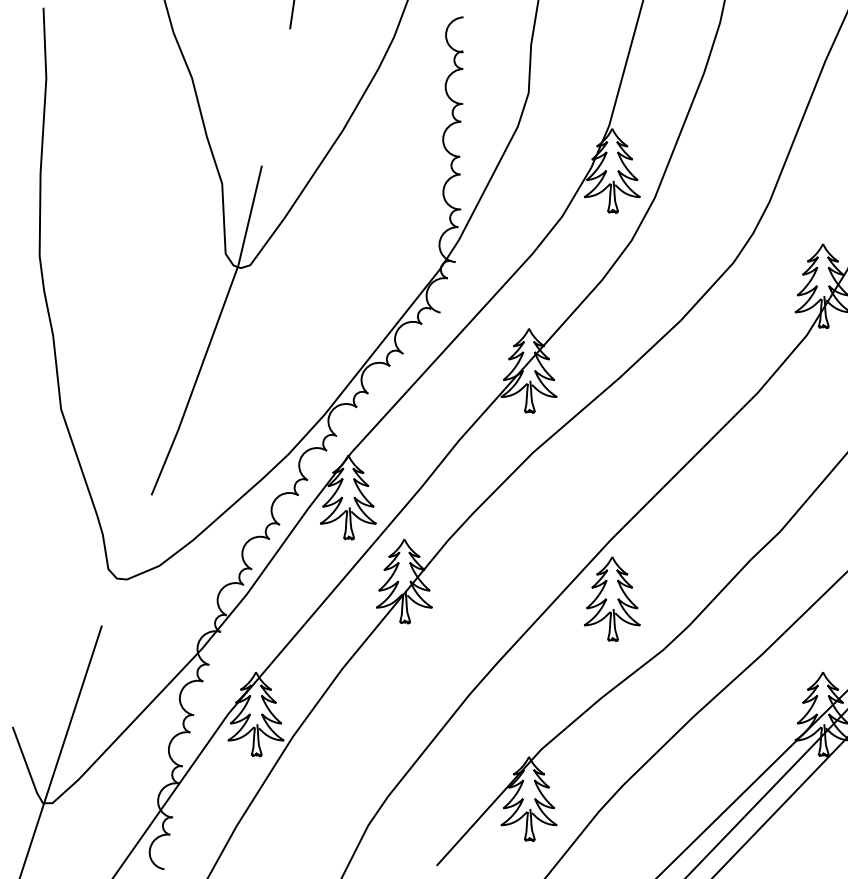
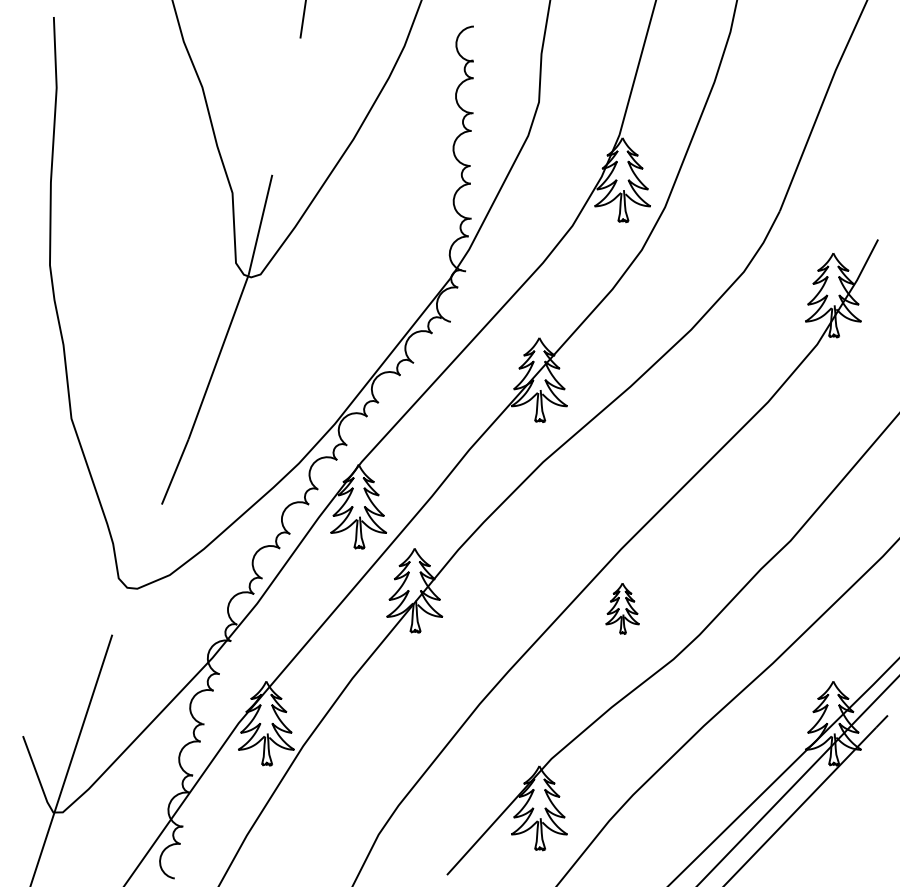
part: (612, 599) -> (622, 608), size x0.6

